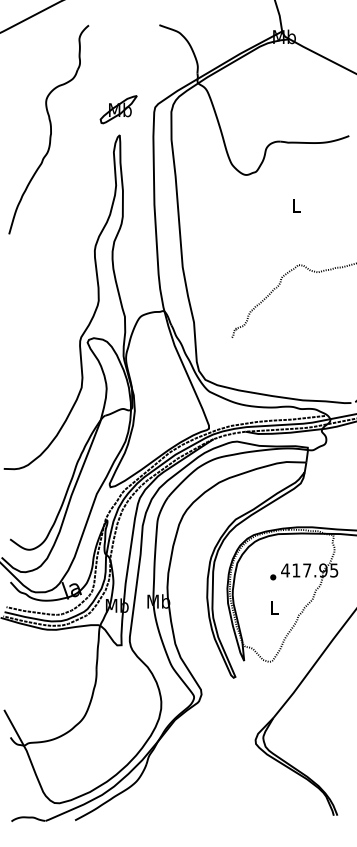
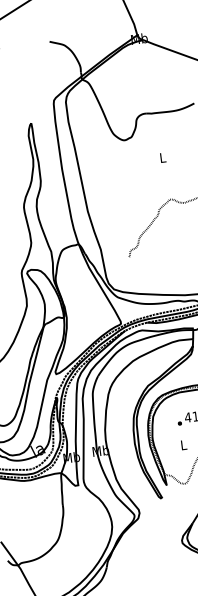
part: (118, 109) -> (28, 105), removed

